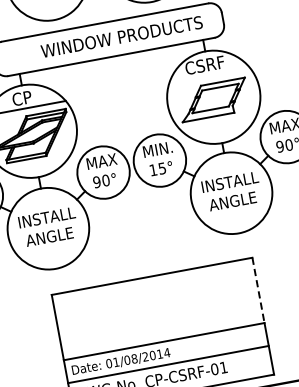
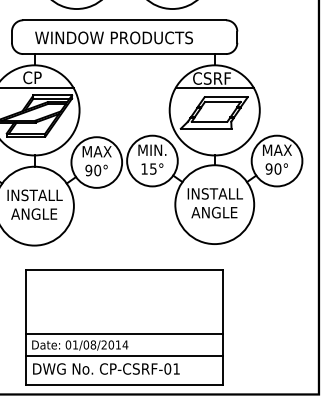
text: (121, 36) -> (113, 37), moved
line: (209, 74) -> (214, 87), added
line: (258, 291) -> (223, 302), dashed -> solid

